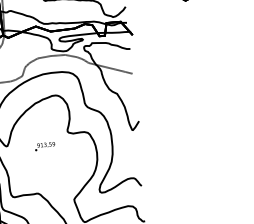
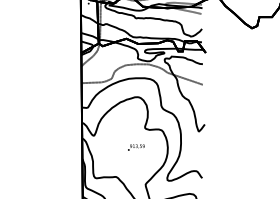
text: (45, 146) -> (136, 147), moved

